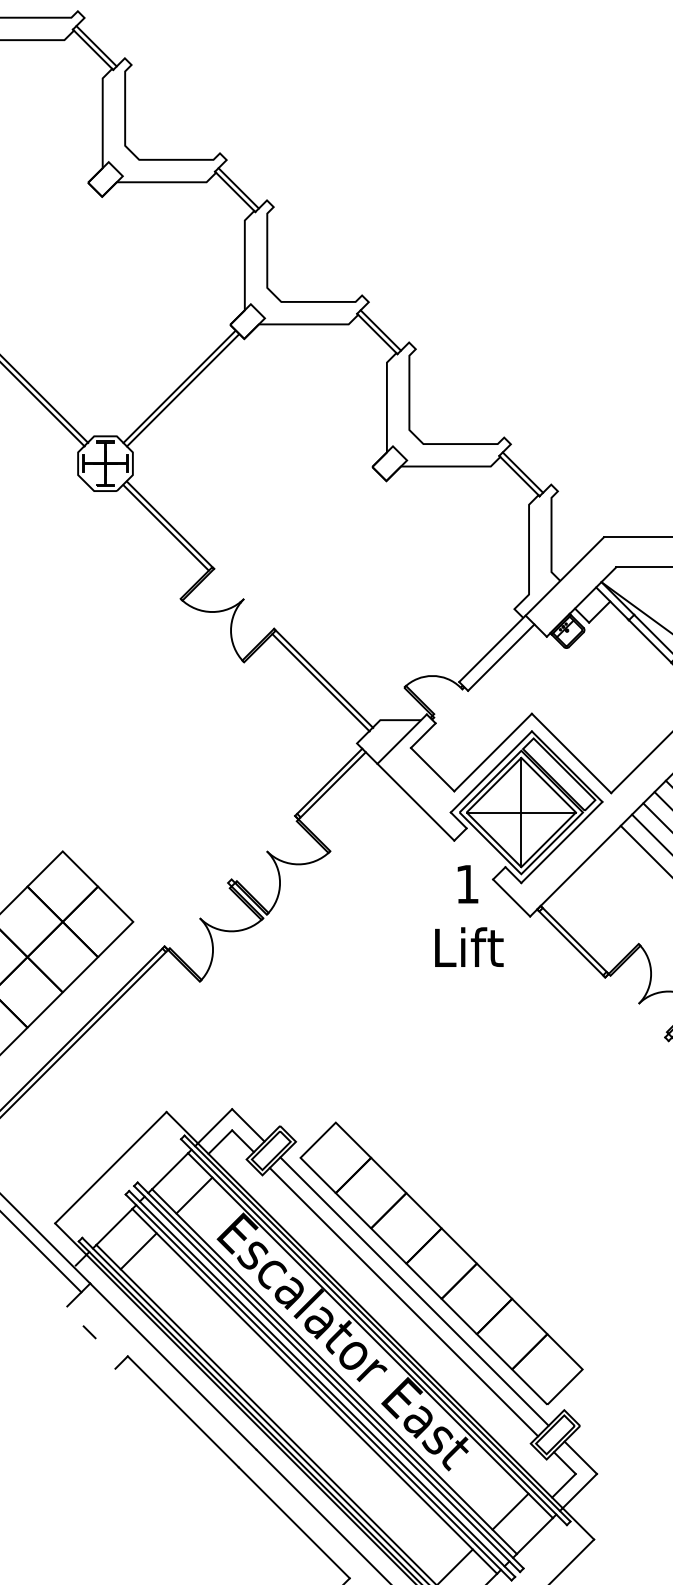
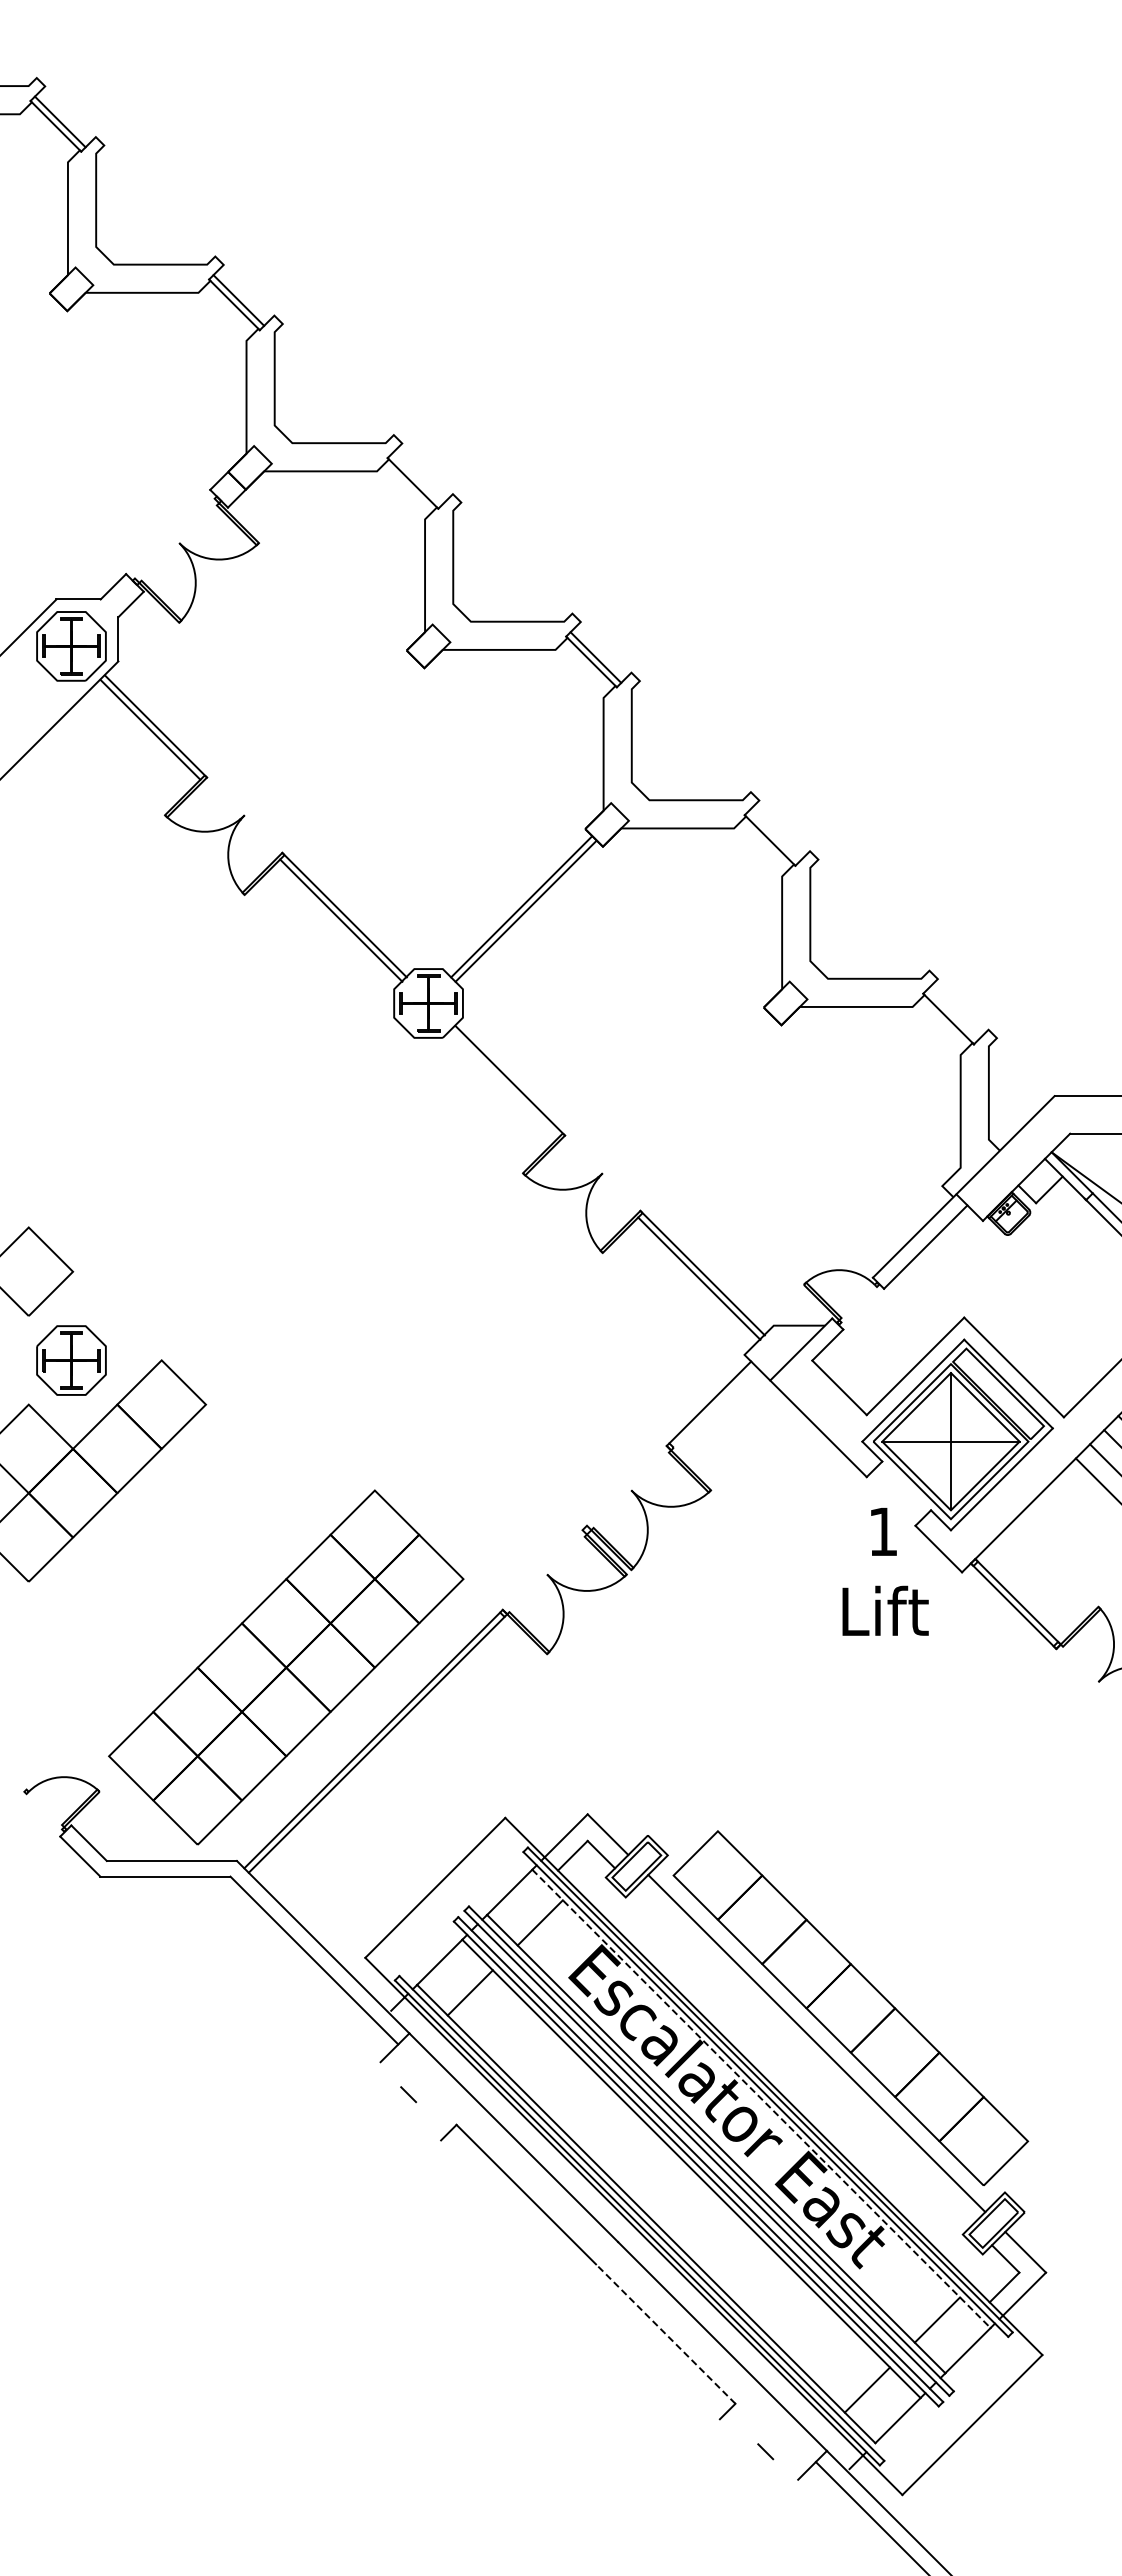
line: (96, 45) -> (417, 478), removed
line: (380, 330) -> (774, 835), removed
line: (522, 472) -> (952, 1014), removed
line: (165, 527) -> (504, 1083), removed
line: (333, 784) -> (714, 1406), removed
line: (403, 1301) -> (803, 2056), removed
line: (370, 1336) -> (761, 2099), solid -> dashed
line: (294, 1523) -> (665, 2334), solid -> dashed

